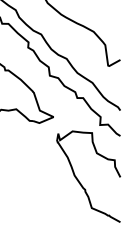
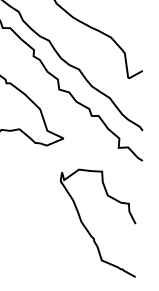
curve: (79, 180) -> (87, 227), moved

